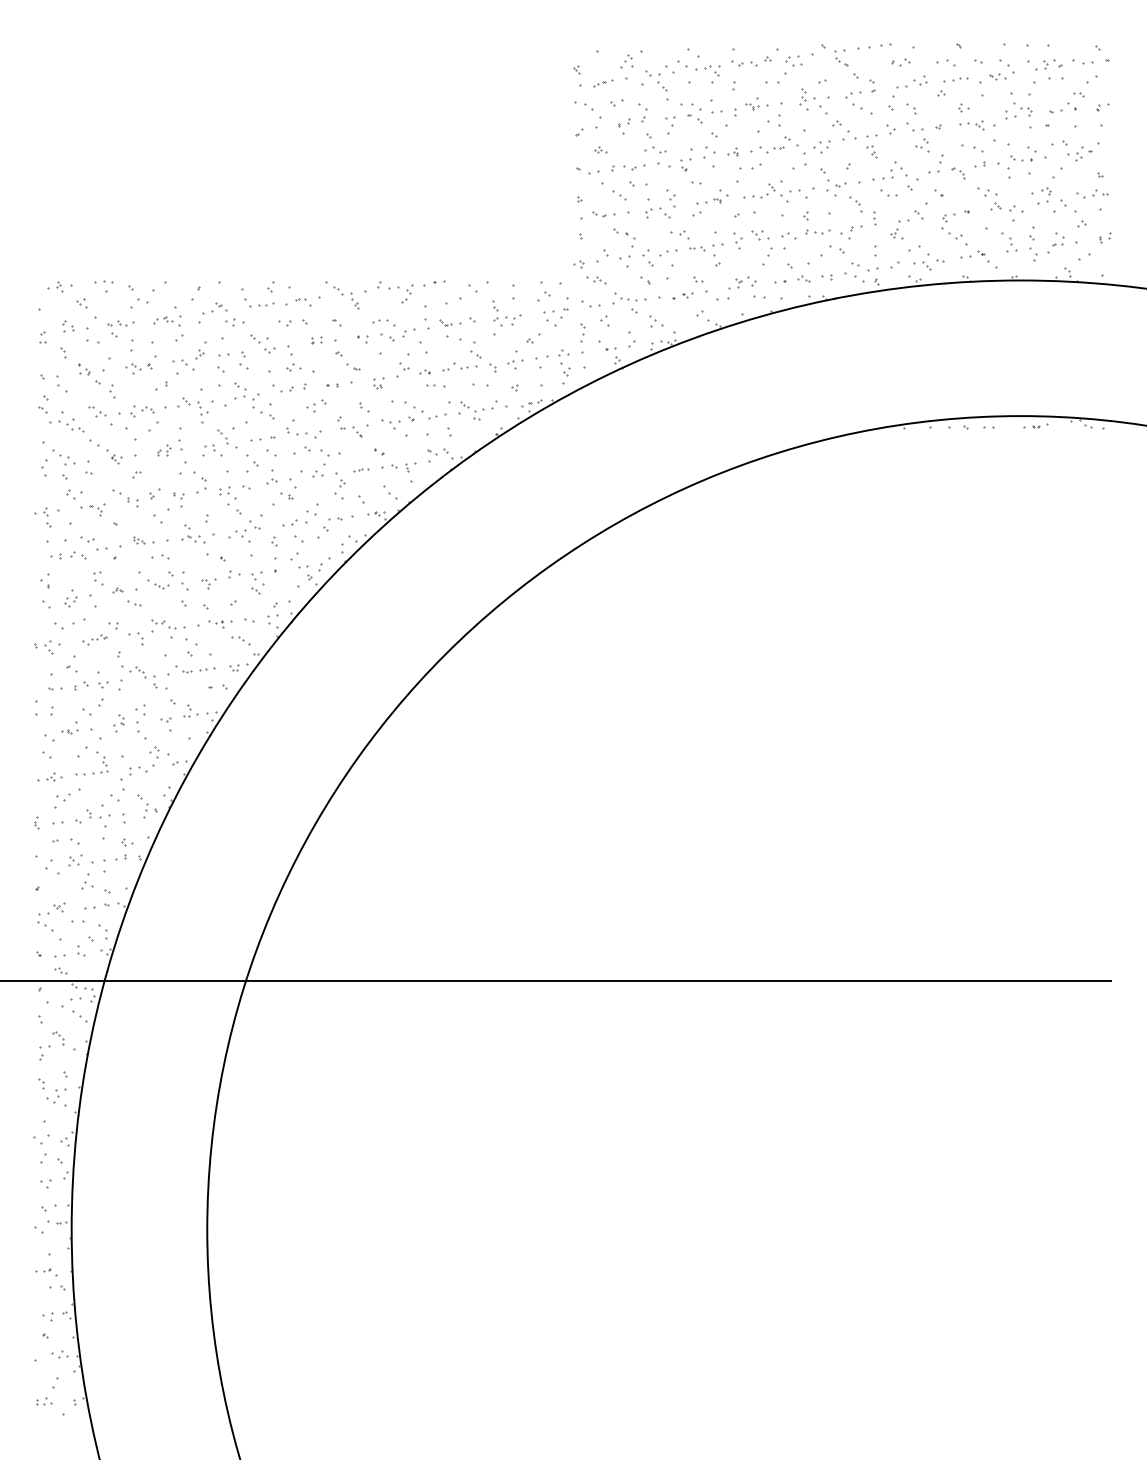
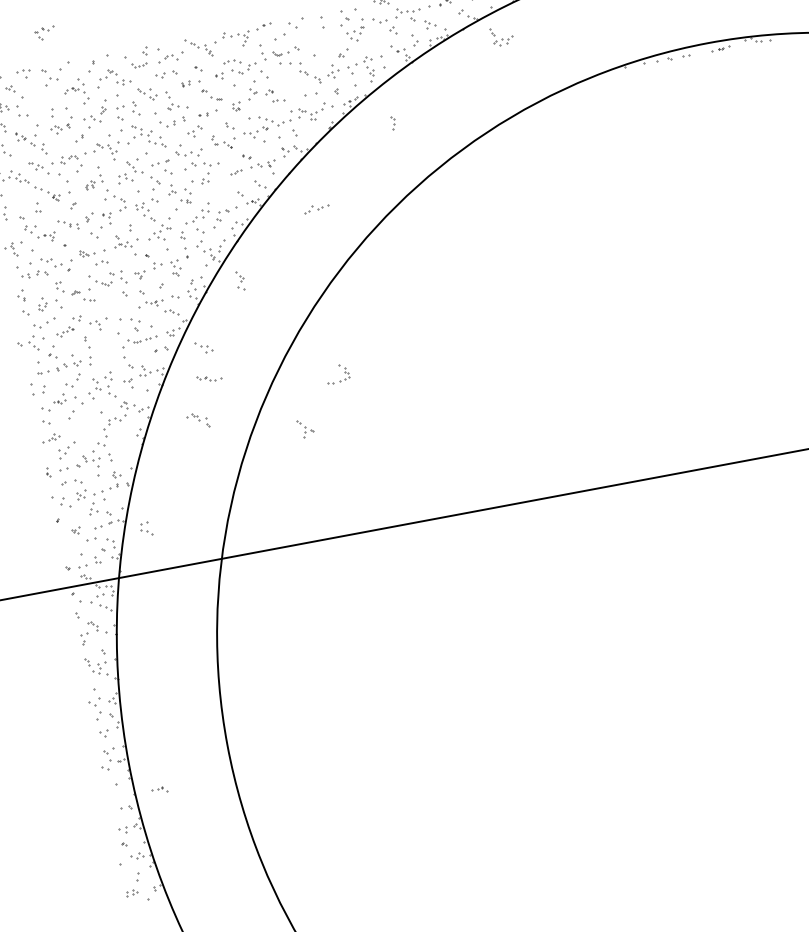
part: (259, 302) -> (139, 64), size x0.7
part: (506, 313) -> (501, 36), moved
part: (120, 328) -> (44, 32), moved
part: (582, 332) -> (393, 122), moved
part: (459, 366) -> (316, 207), moved
part: (63, 457) -> (203, 347), moved
part: (339, 485) -> (240, 280), moved
part: (168, 624) -> (209, 378), moved
part: (47, 647) -> (32, 343), size x1.4
part: (143, 677) -> (198, 420), moved
part: (118, 723) -> (94, 389), size x1.6
part: (93, 772) -> (339, 380), moved
part: (147, 806) -> (305, 428), moved
part: (45, 921) -> (146, 528), moved
part: (46, 1272) -> (160, 790), moved

